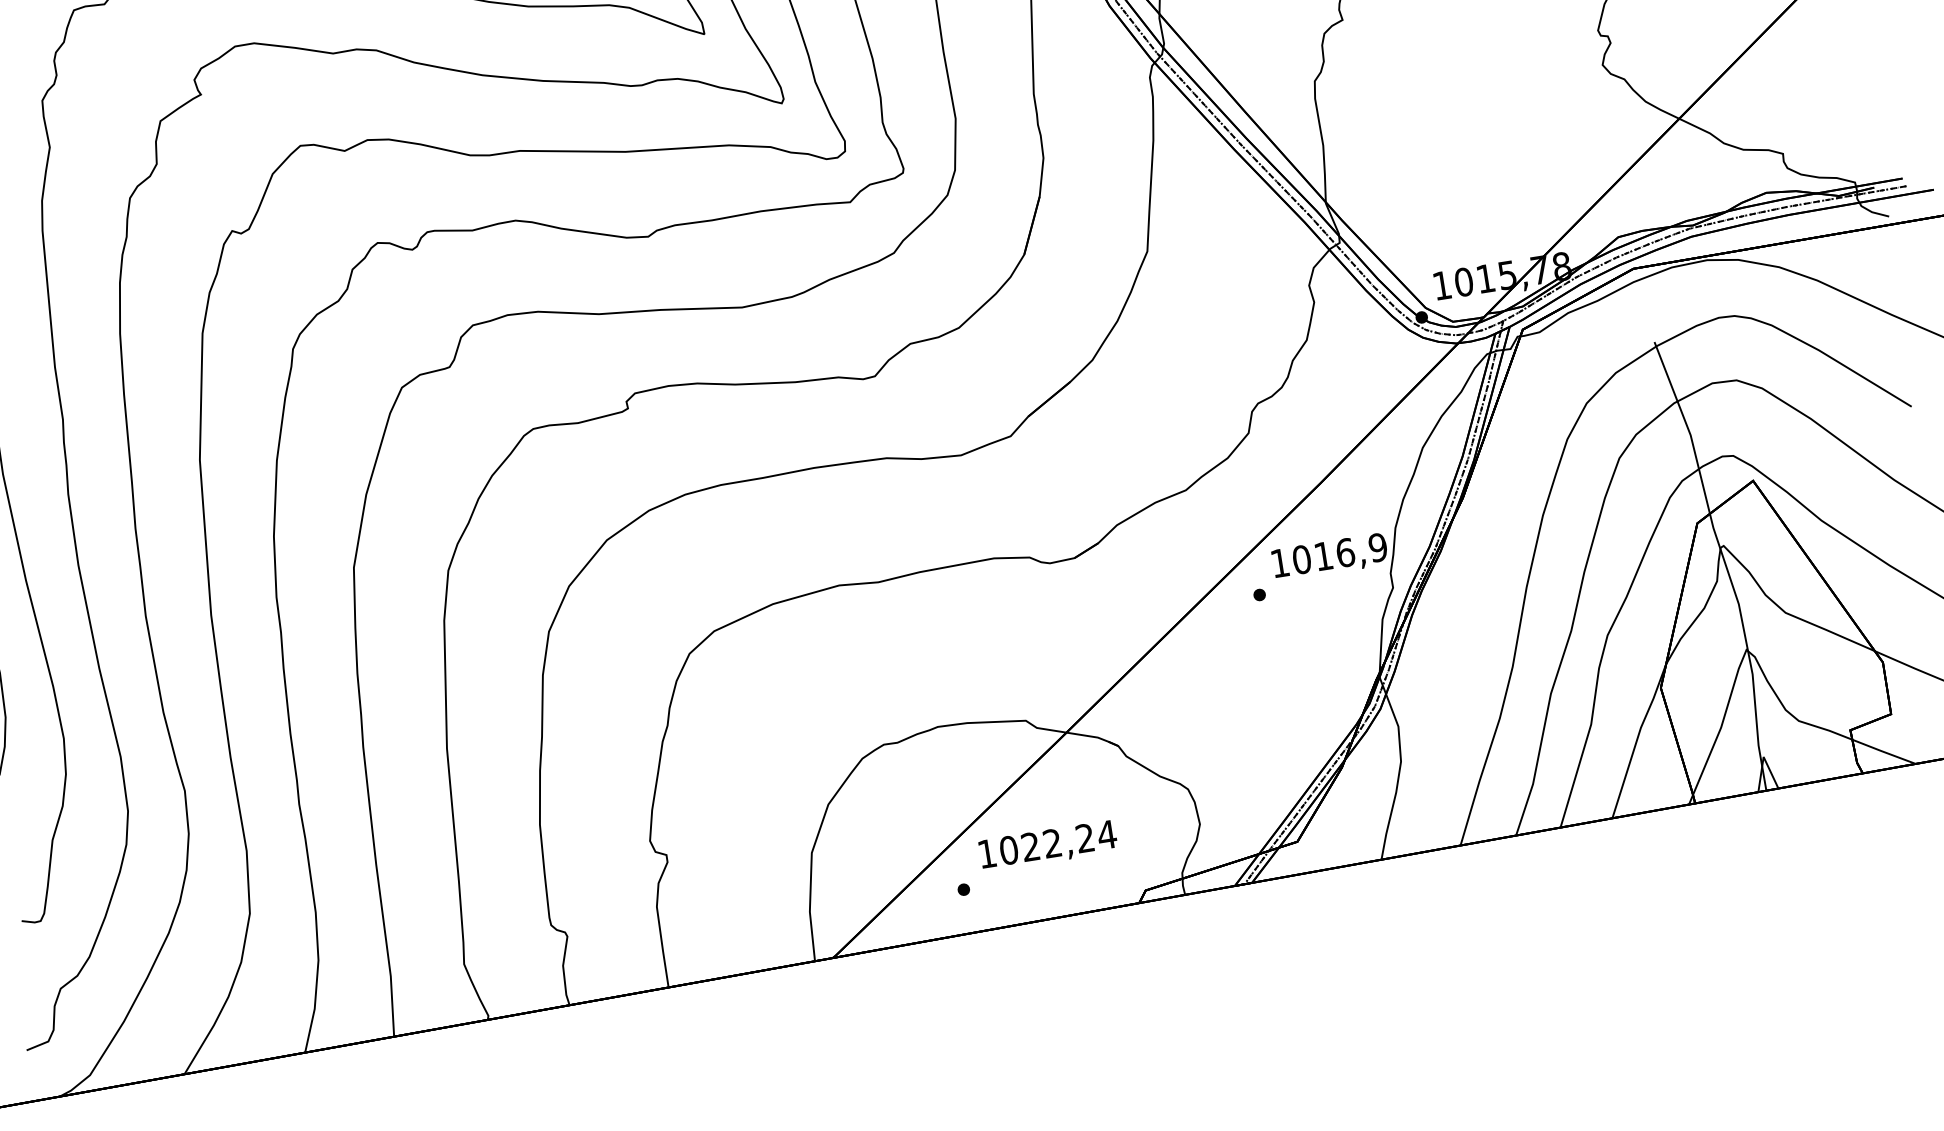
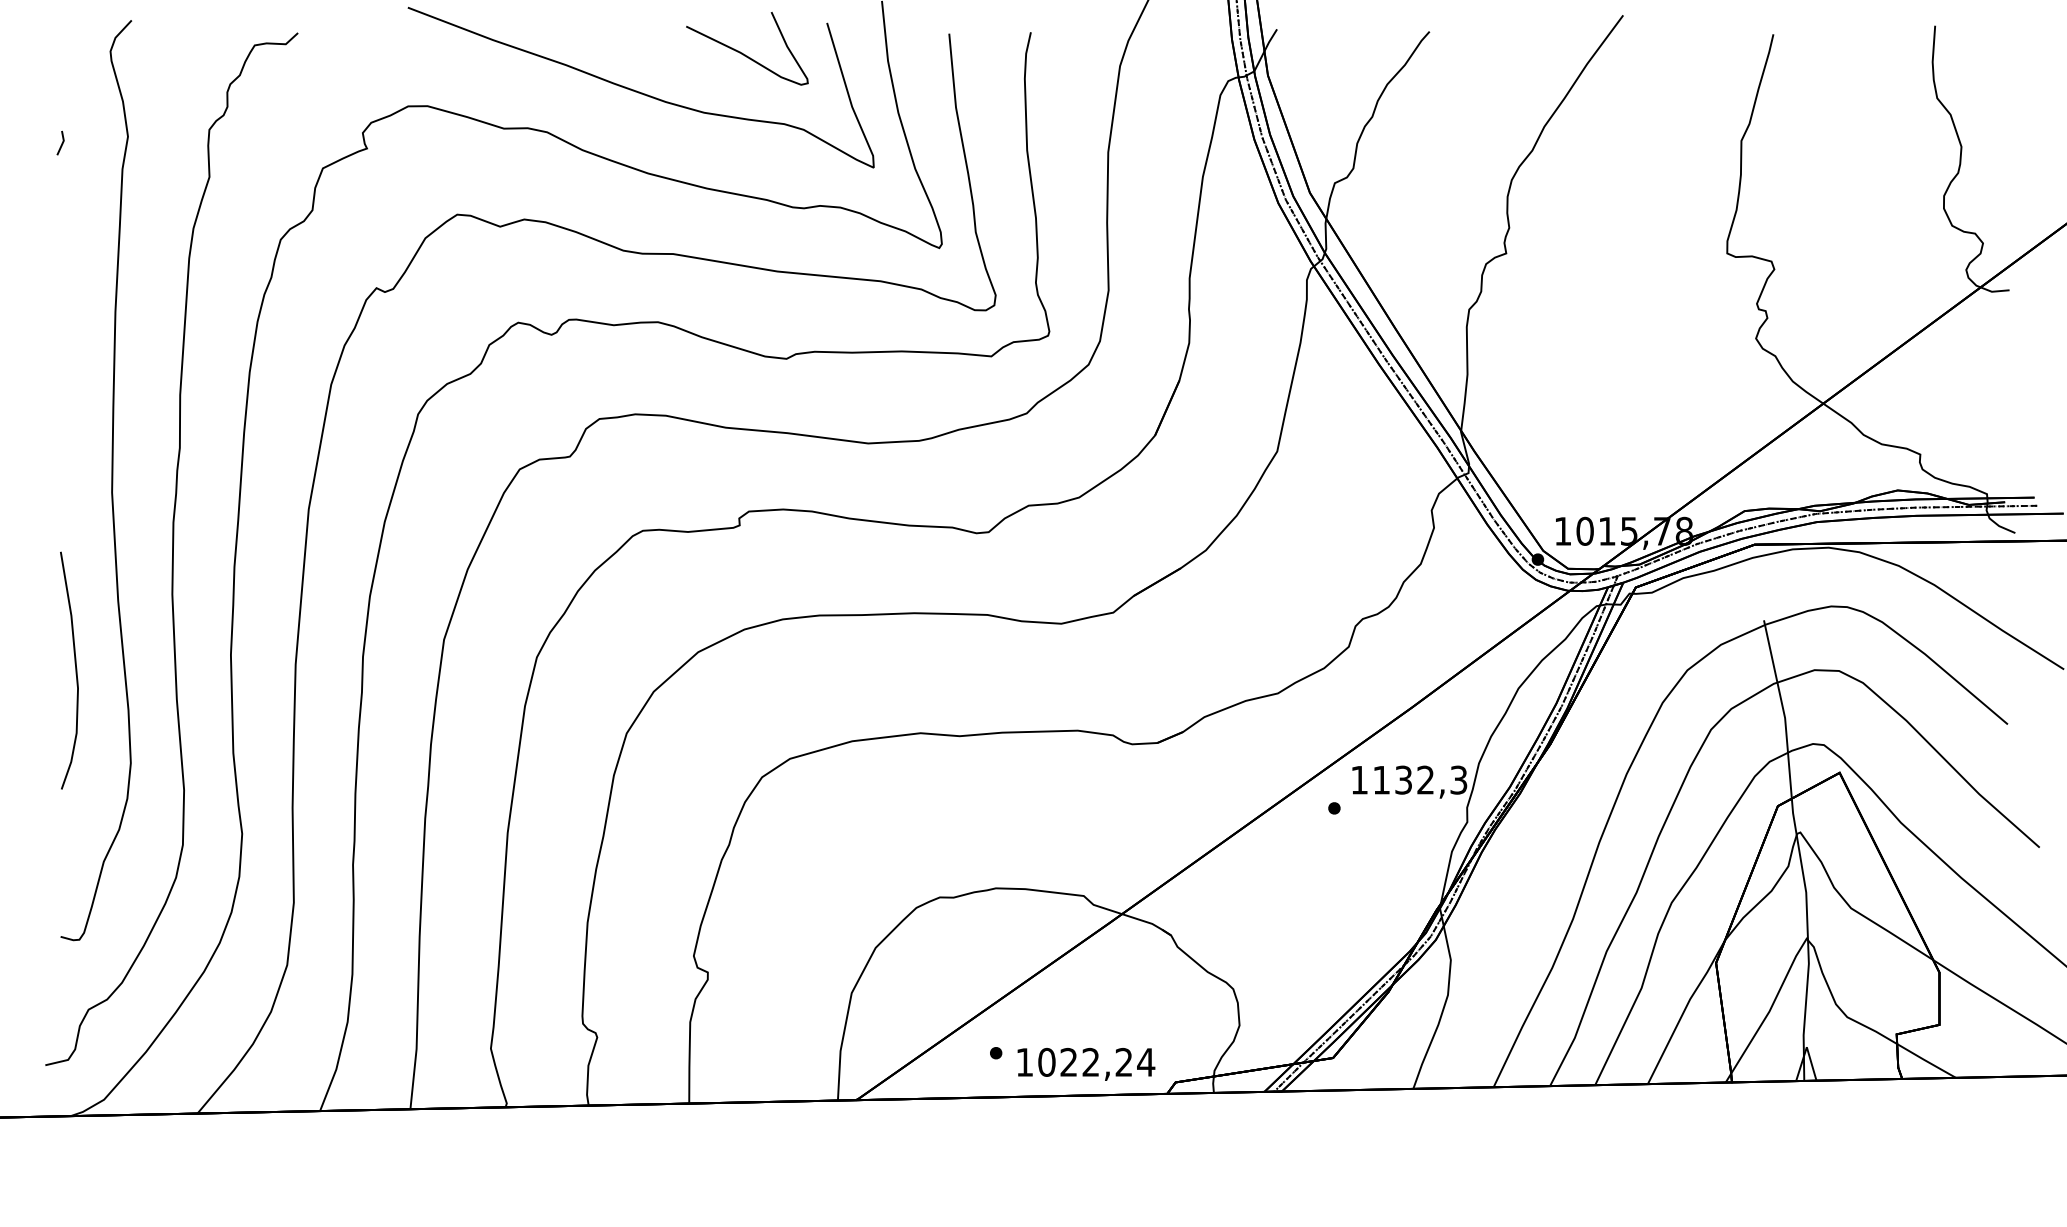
text: (1340, 553) -> (1420, 779), 1016,9 -> 1132,3
text: (1048, 846) -> (1086, 1064), moved

